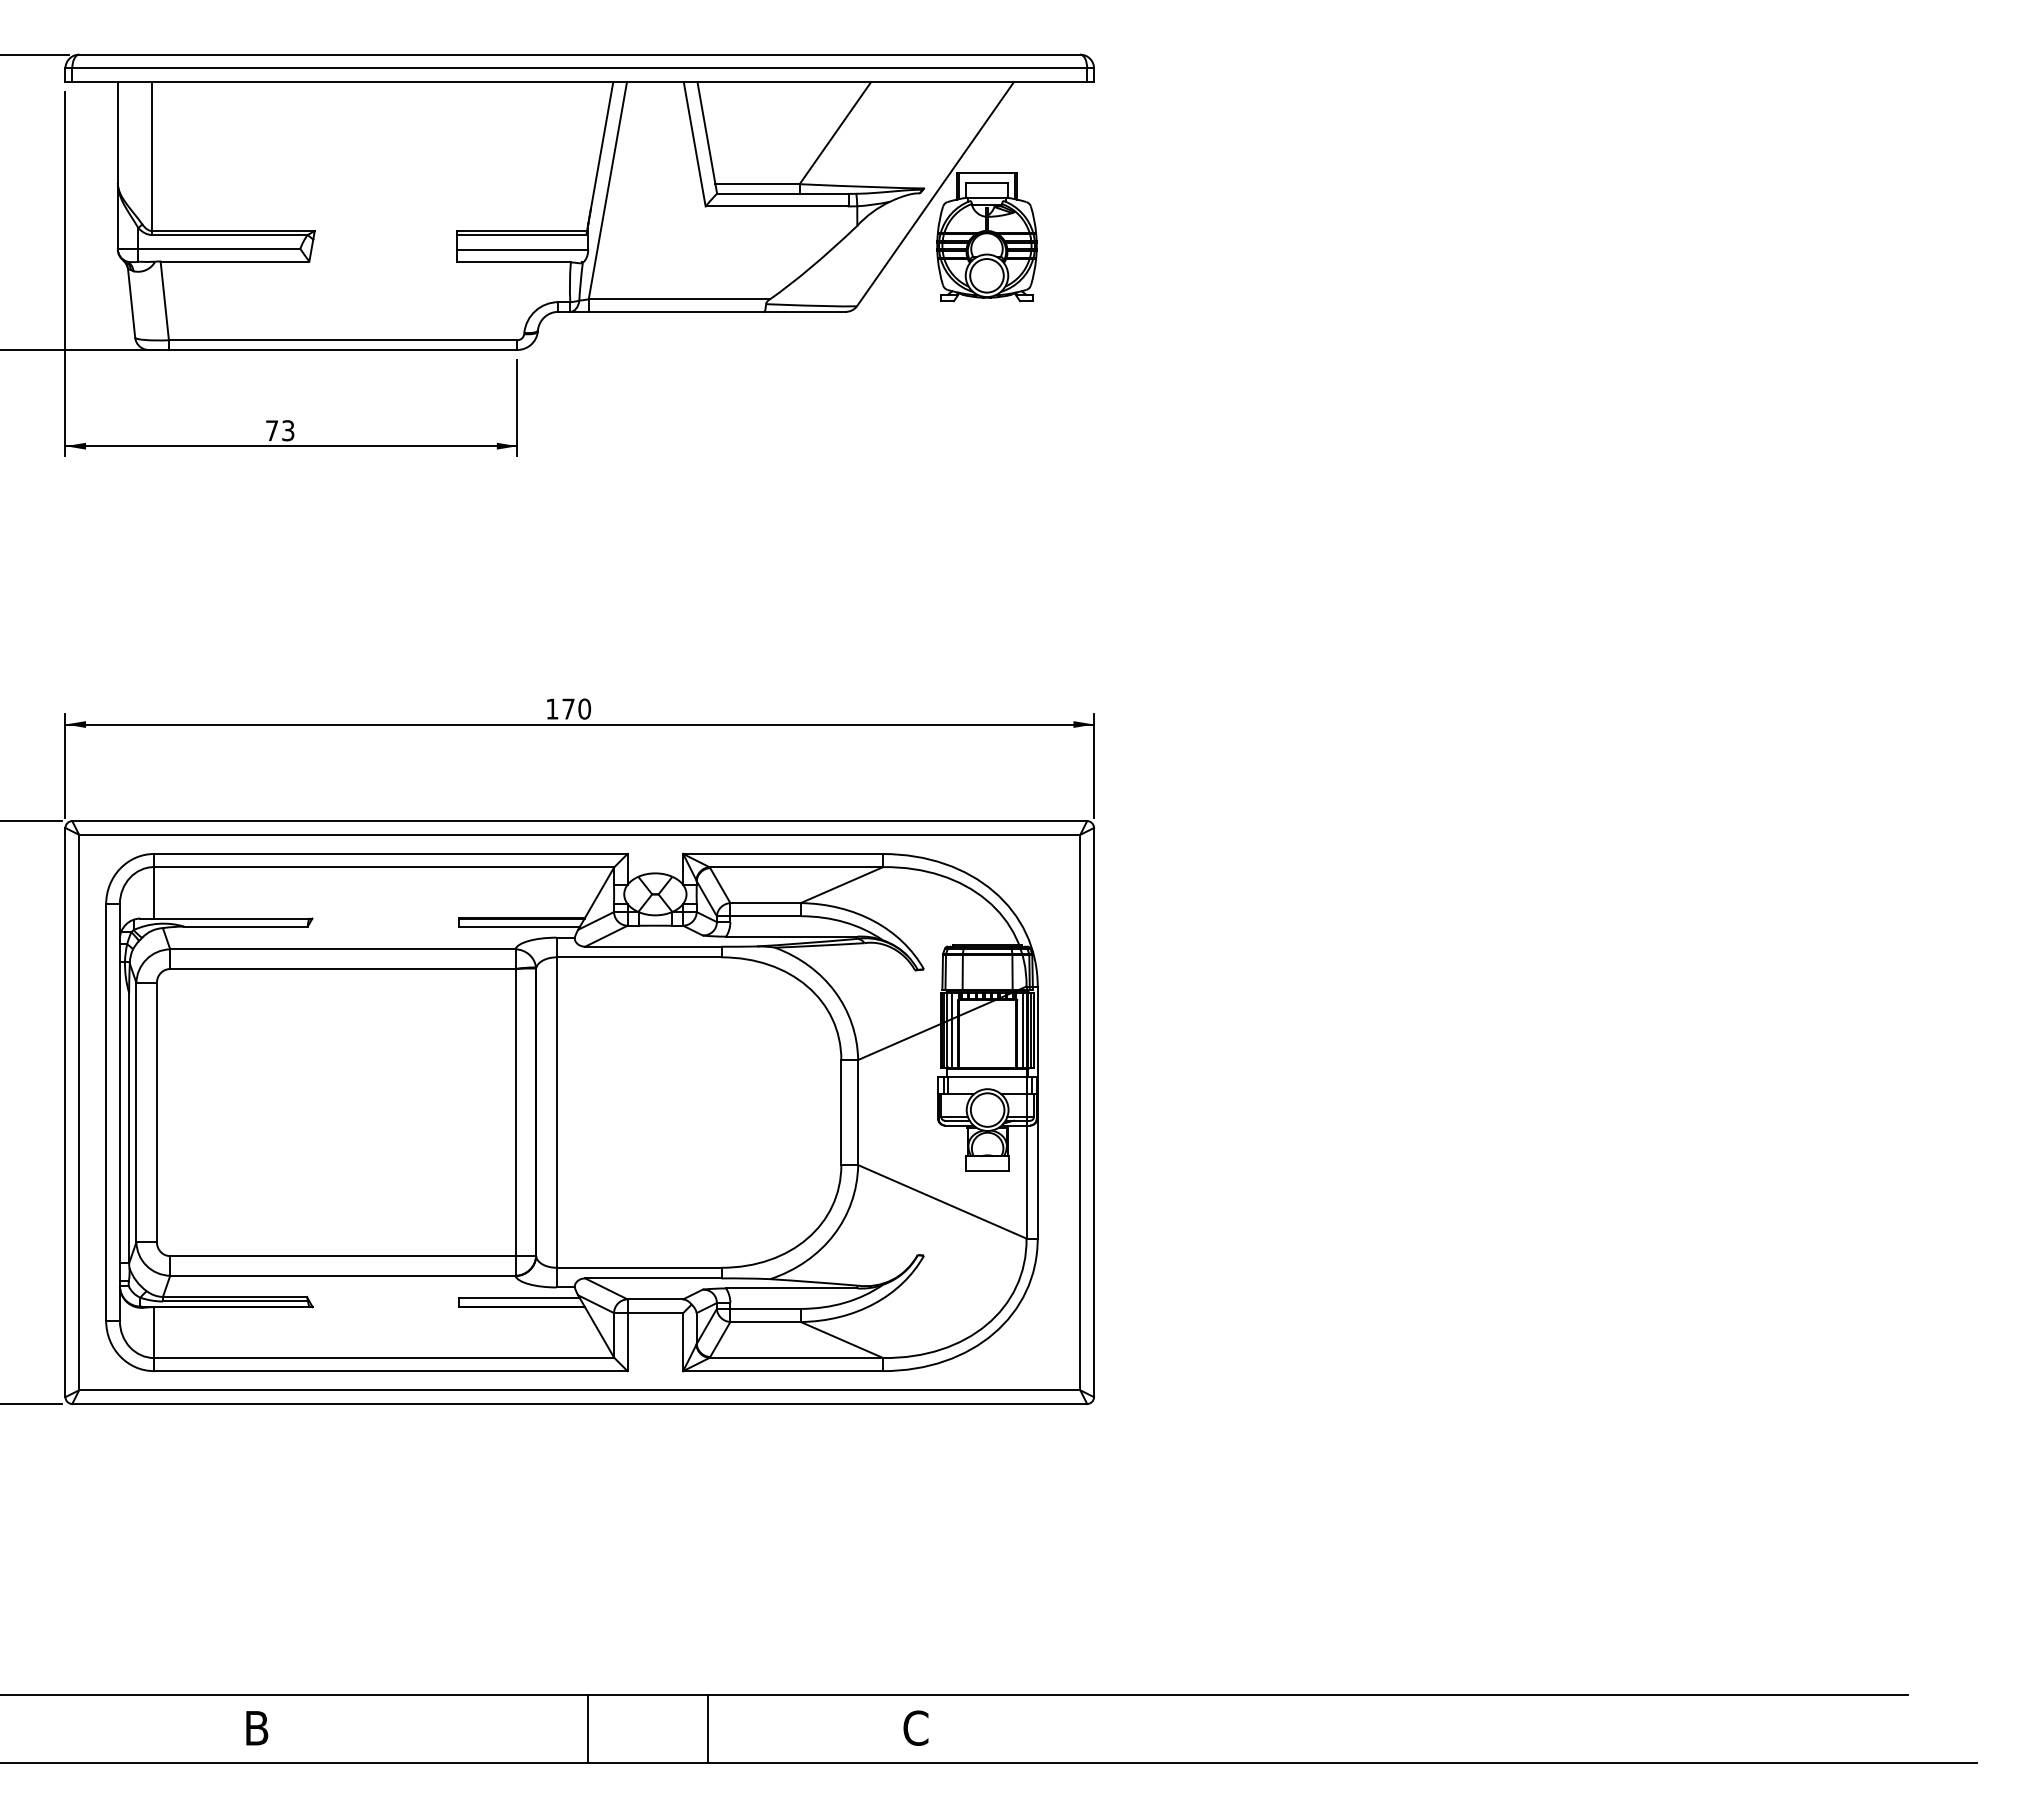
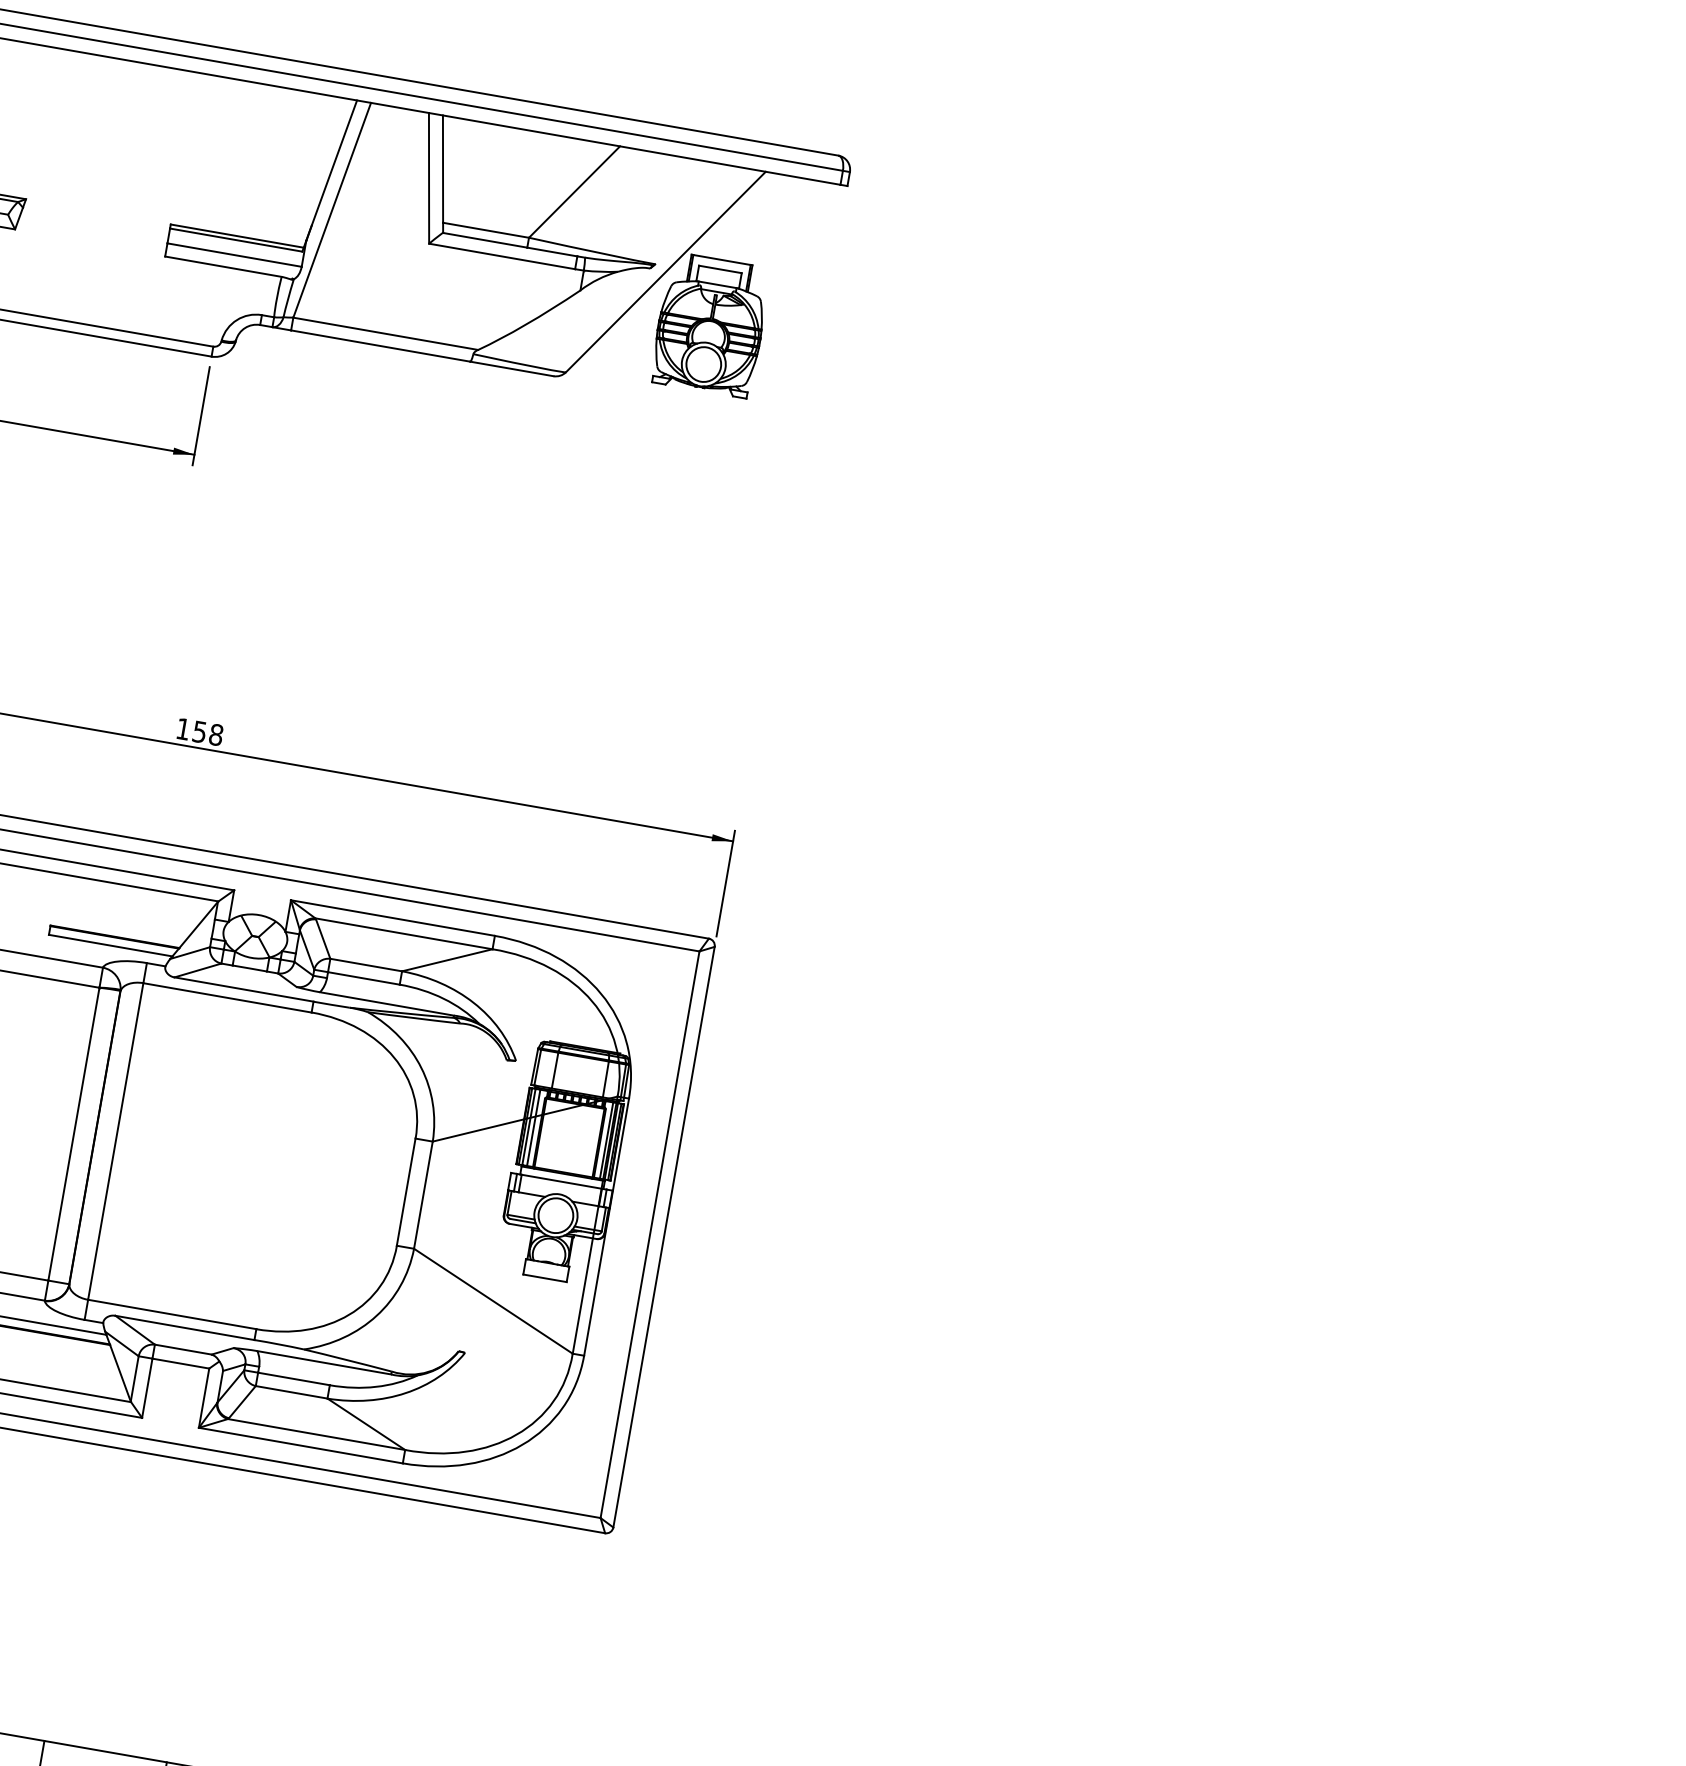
text: (576, 708) -> (208, 732), 170 -> 158

